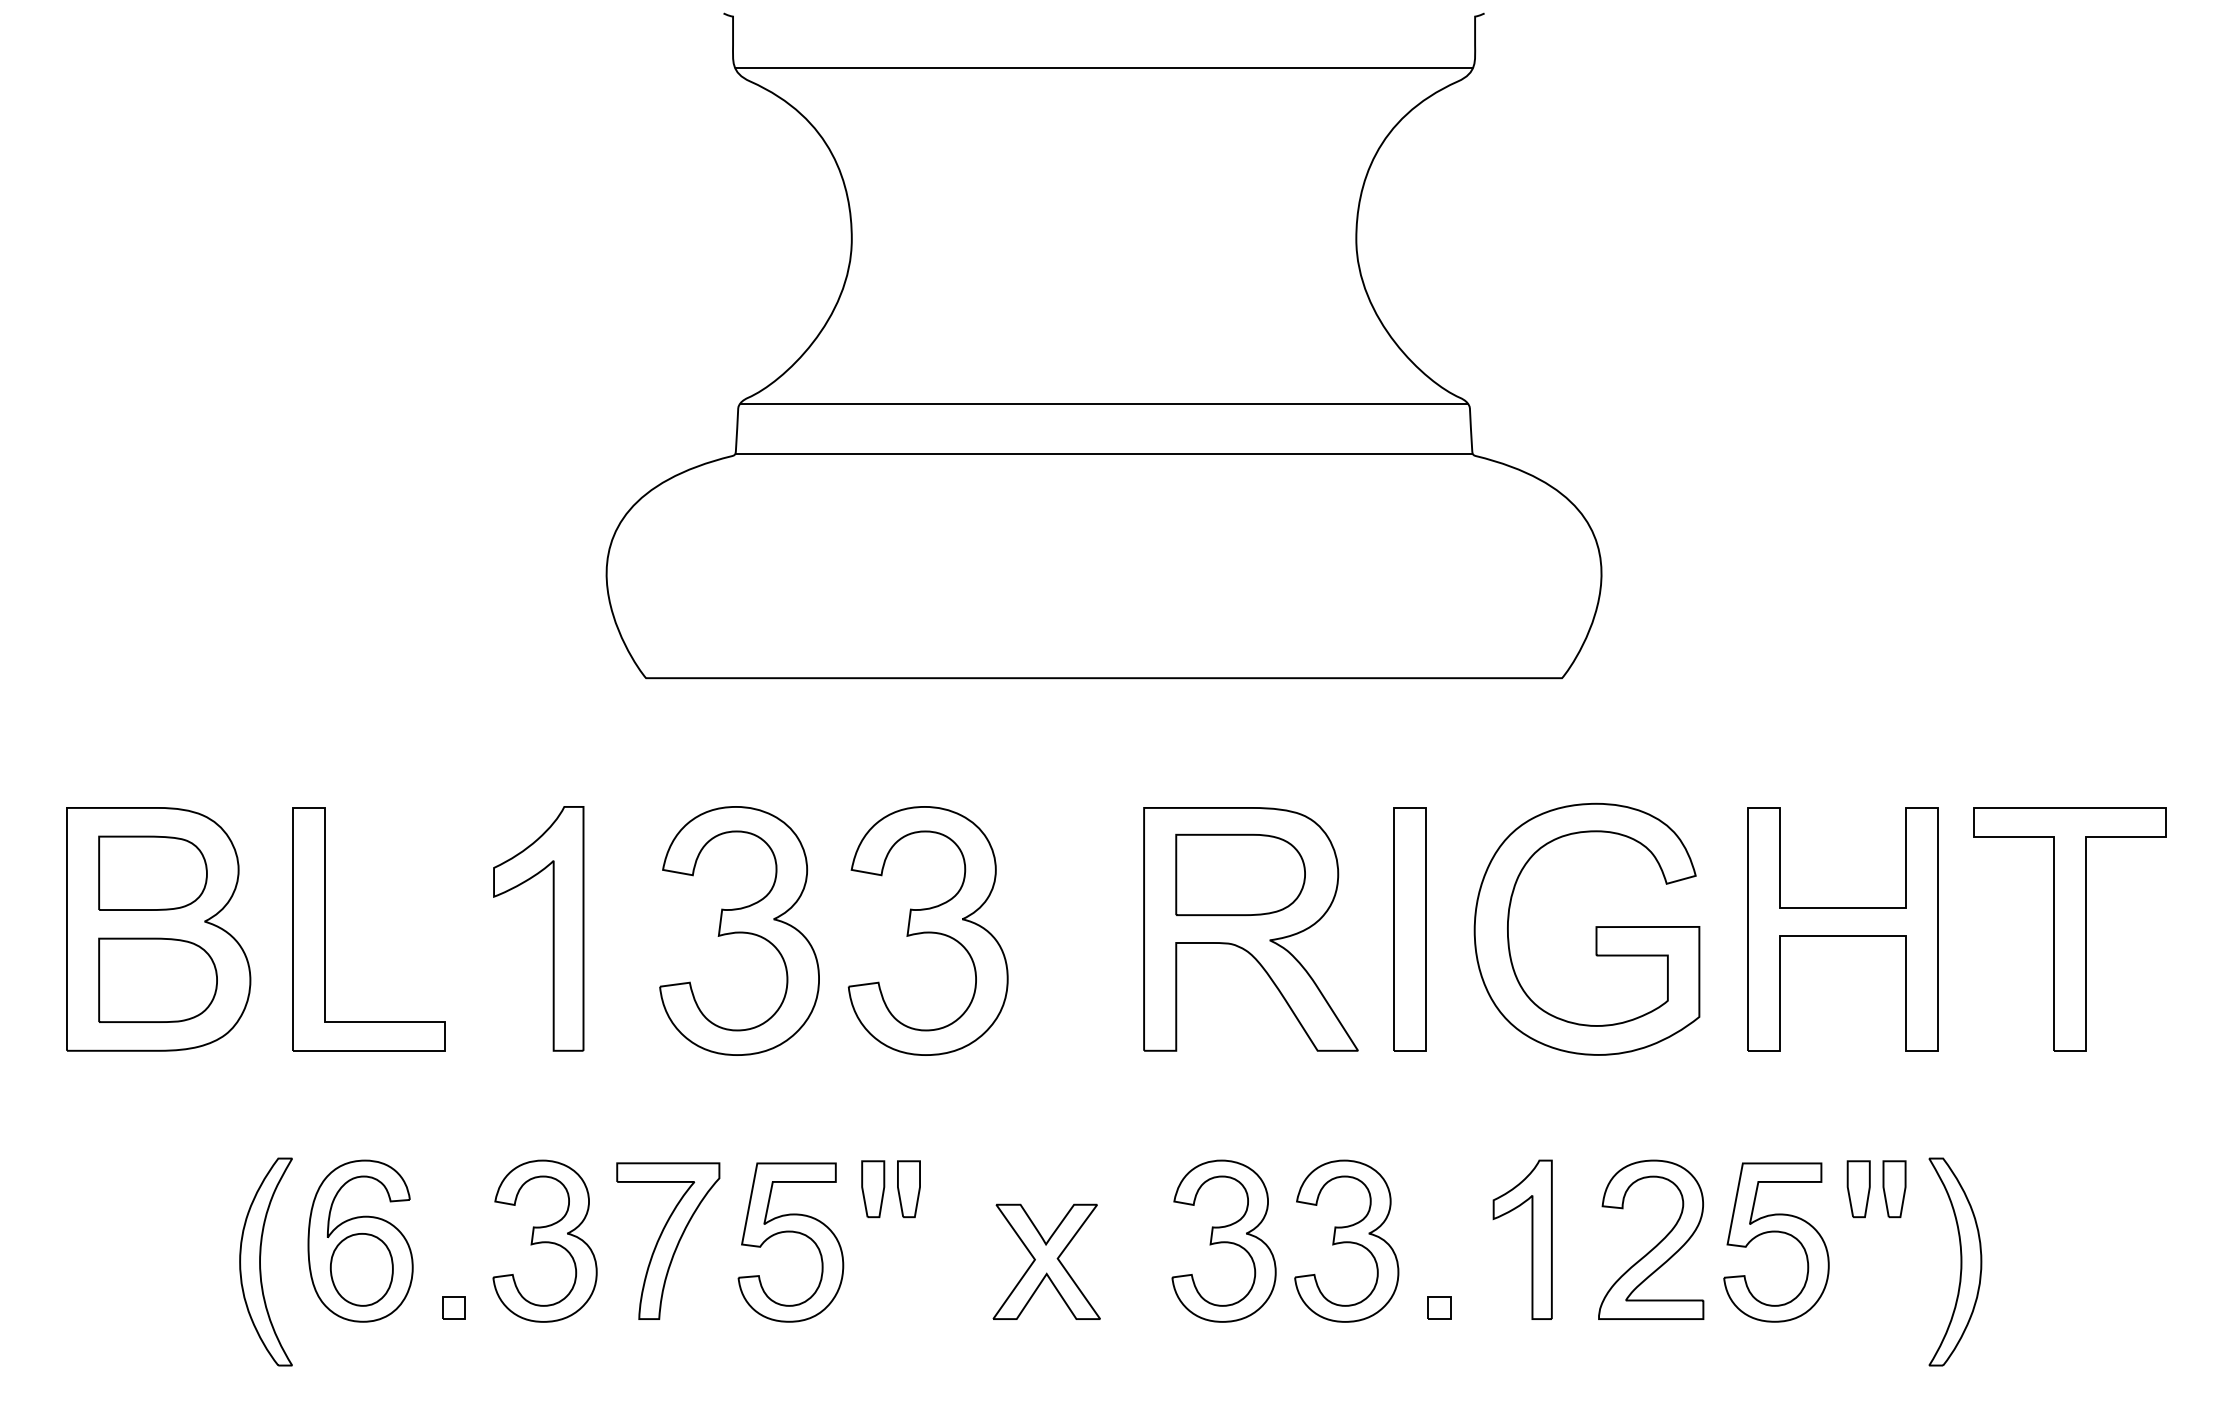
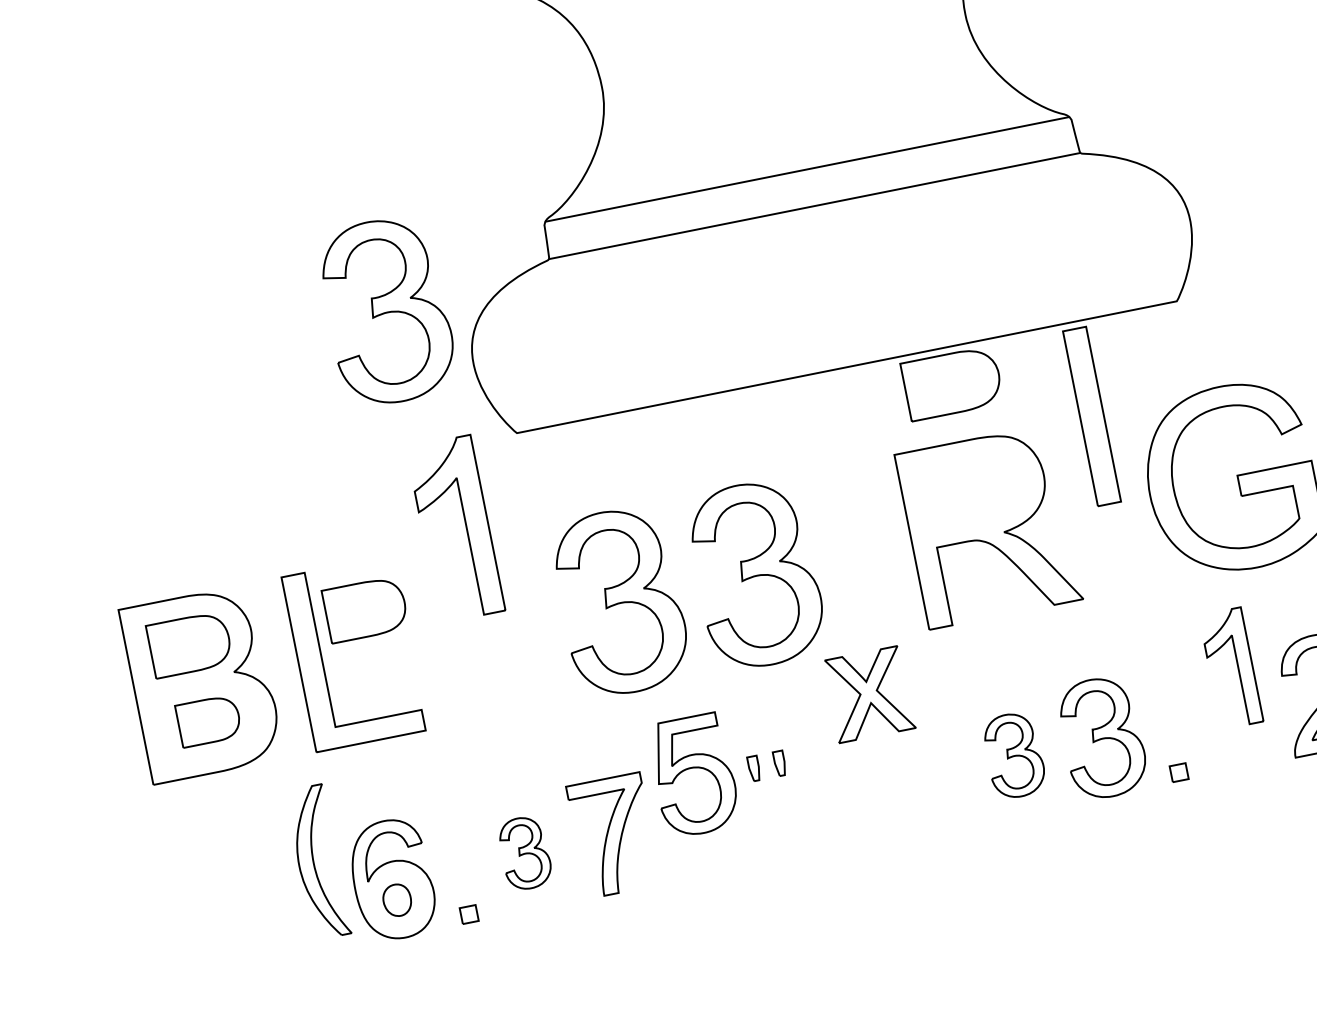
part: (505, 480) -> (387, 310), added
part: (396, 872) -> (365, 609), added
part: (1240, 874) -> (952, 383), moved
part: (552, 928) -> (465, 526), moved
part: (1409, 929) -> (1091, 416), moved
part: (157, 979) -> (208, 720), size x0.7
part: (873, 1189) -> (754, 768), size x0.6
part: (908, 1189) -> (779, 763), size x0.6
part: (790, 1232) -> (692, 768), moved
part: (1531, 1239) -> (1237, 666), moved
part: (544, 1240) -> (524, 852), size x0.6
part: (1223, 1240) -> (1013, 755), size x0.7
part: (265, 1261) -> (317, 862), moved
part: (1046, 1261) -> (869, 694), moved
part: (361, 1269) -> (397, 900), size x0.6

